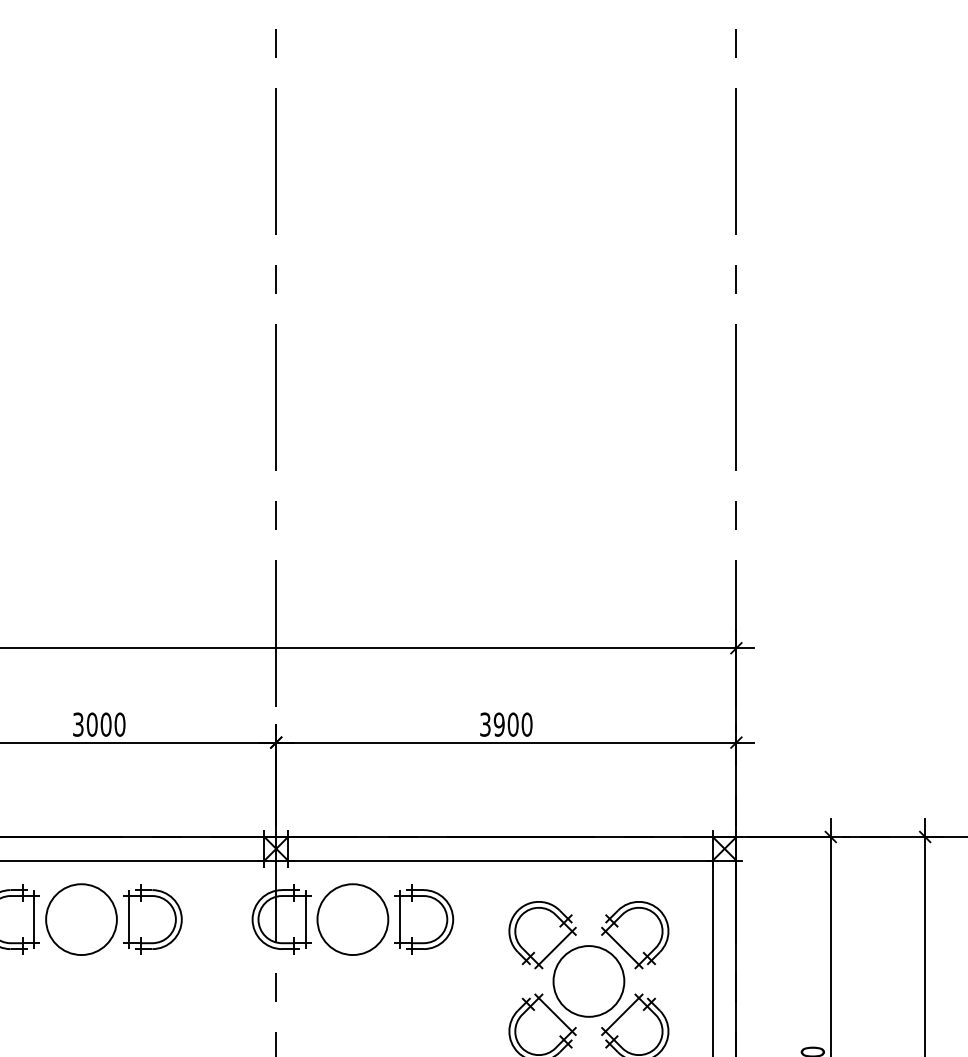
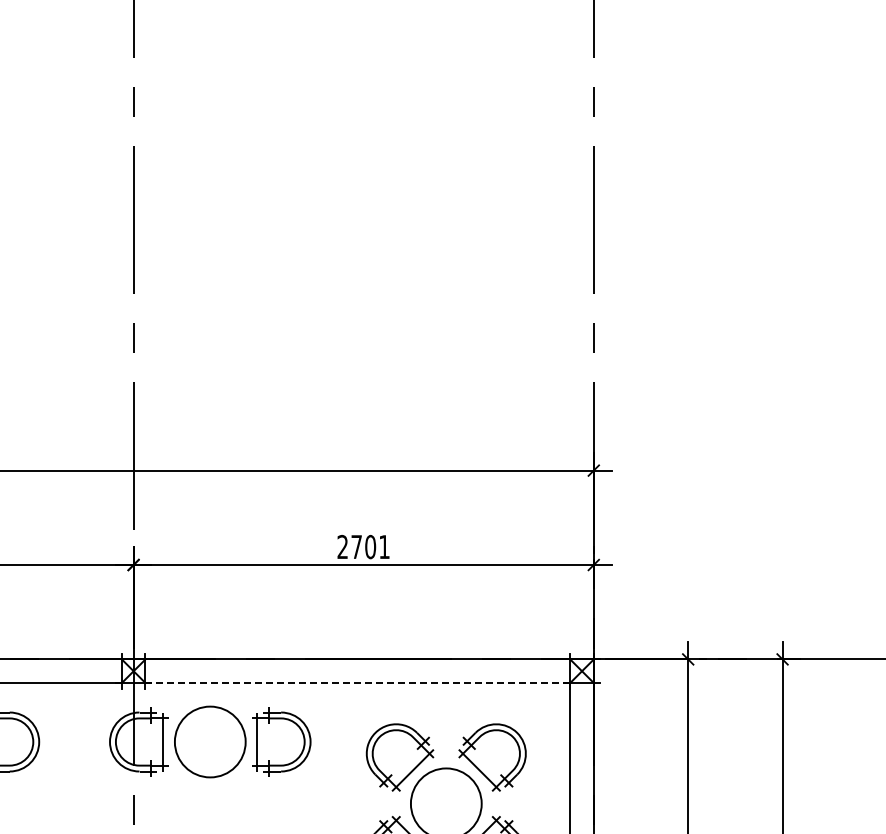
text: (506, 724) -> (363, 546), 3900 -> 2701
line: (500, 860) -> (357, 682), solid -> dashed

